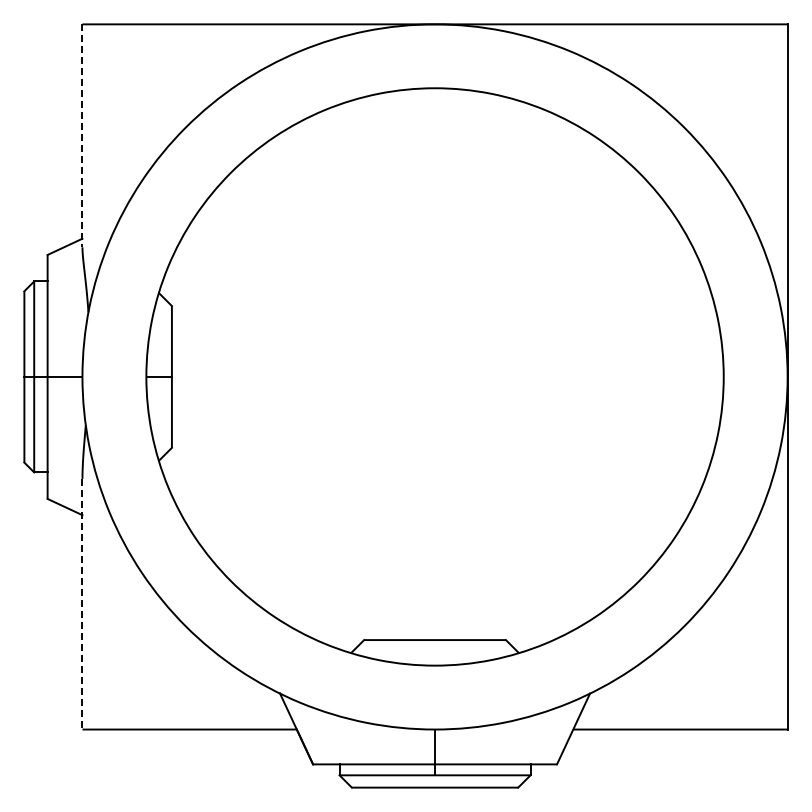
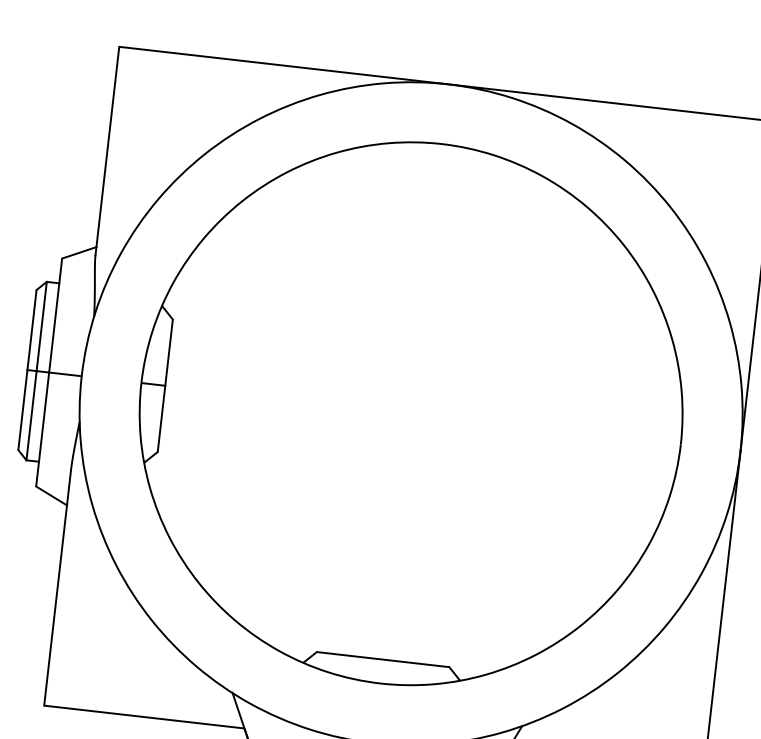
line: (82, 136) -> (107, 151), dashed -> solid
line: (82, 604) -> (57, 588), dashed -> solid

